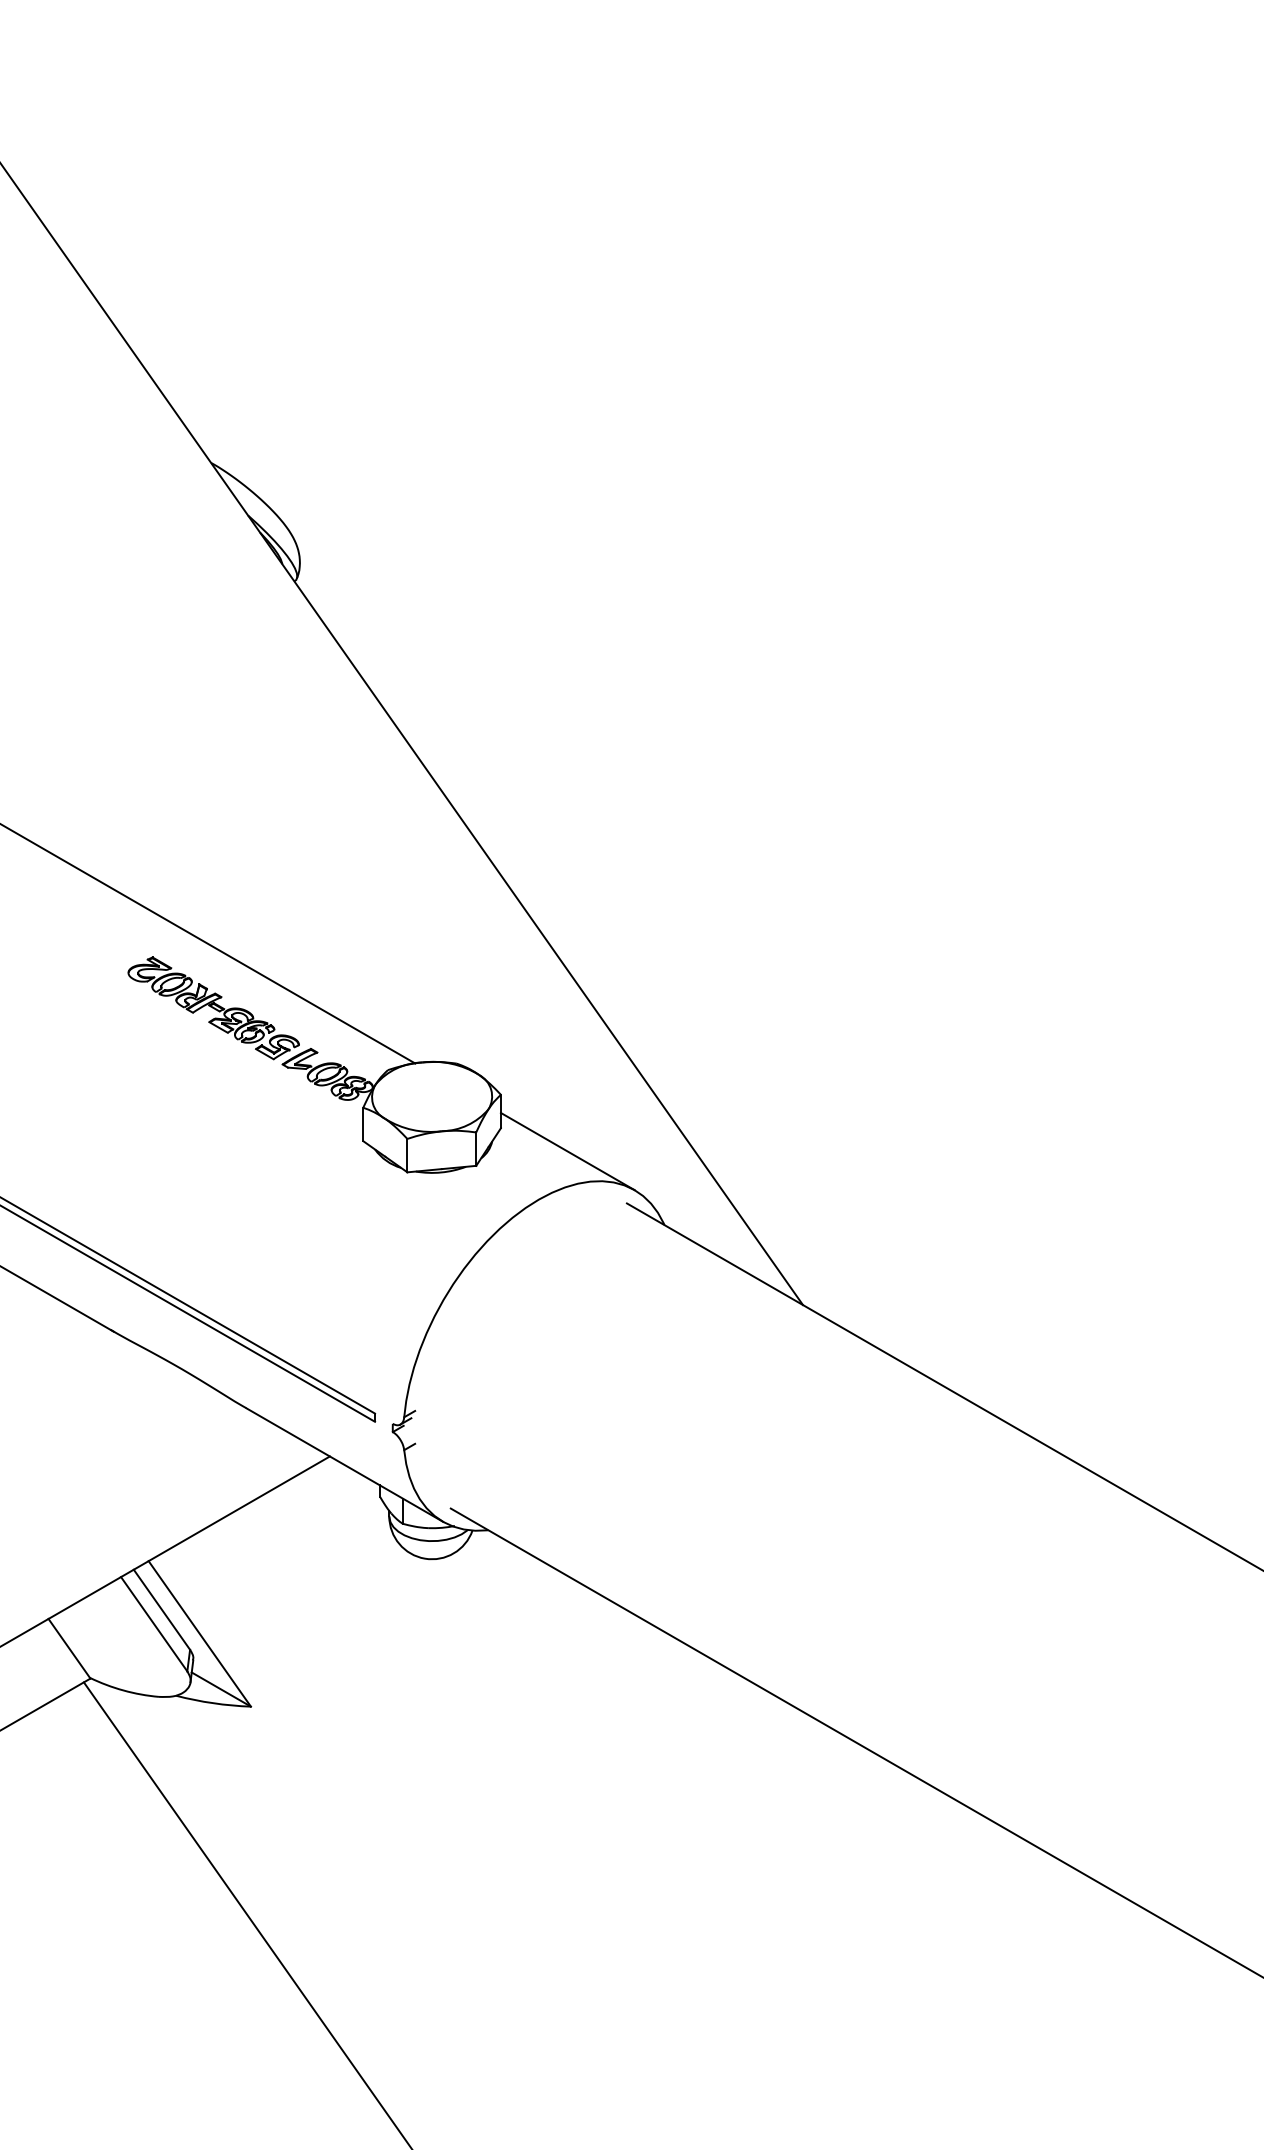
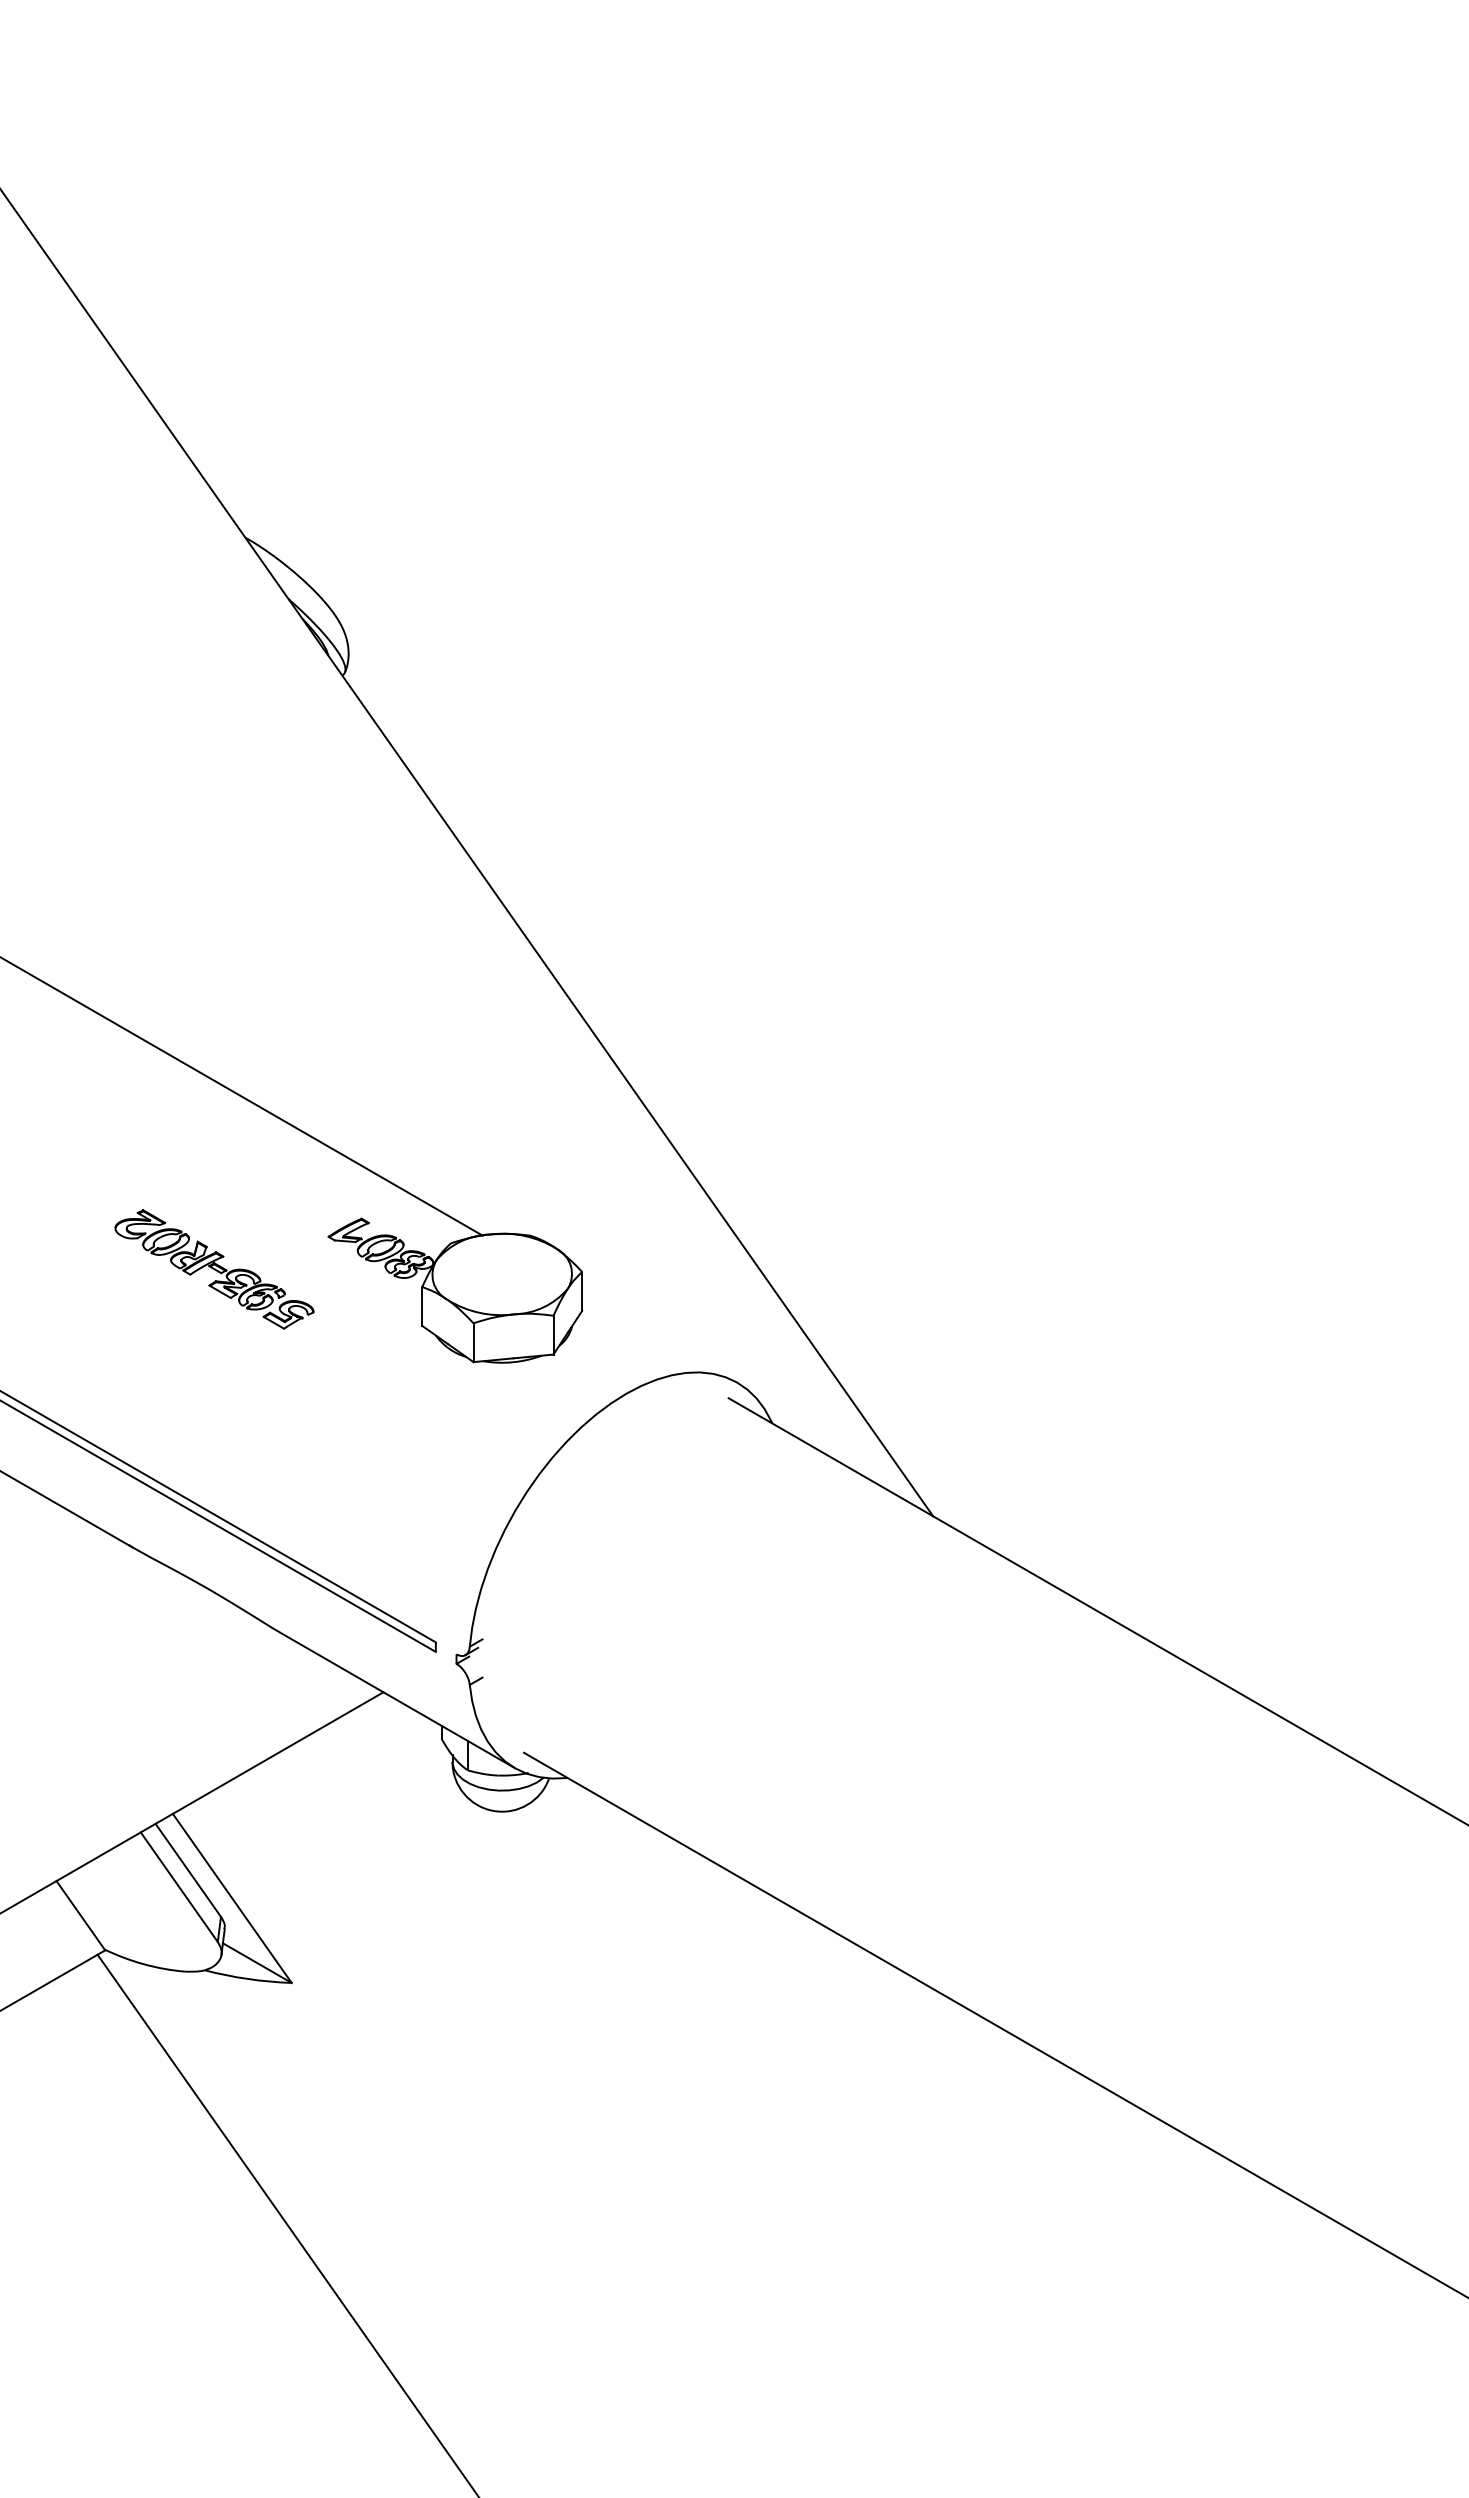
part: (213, 1008) -> (214, 1269), moved
line: (567, 1151) -> (659, 1337), removed

